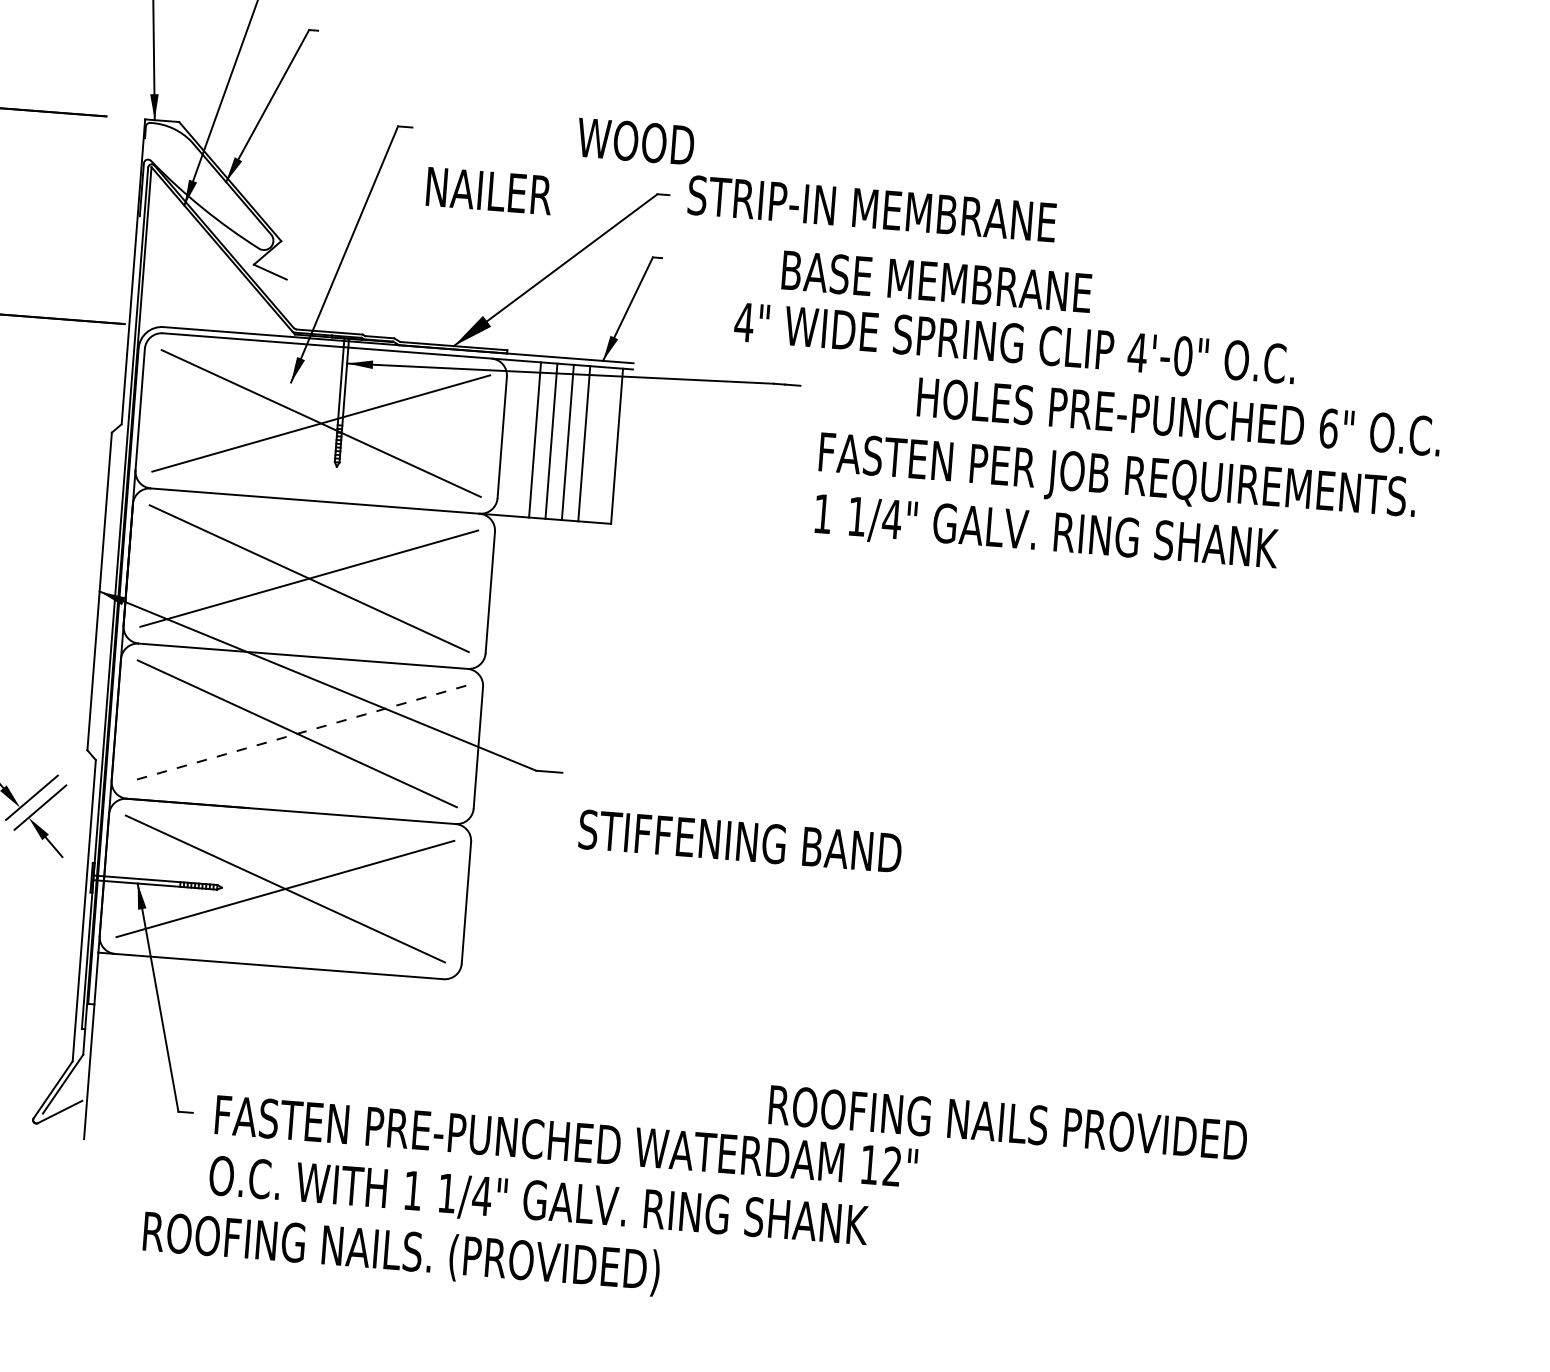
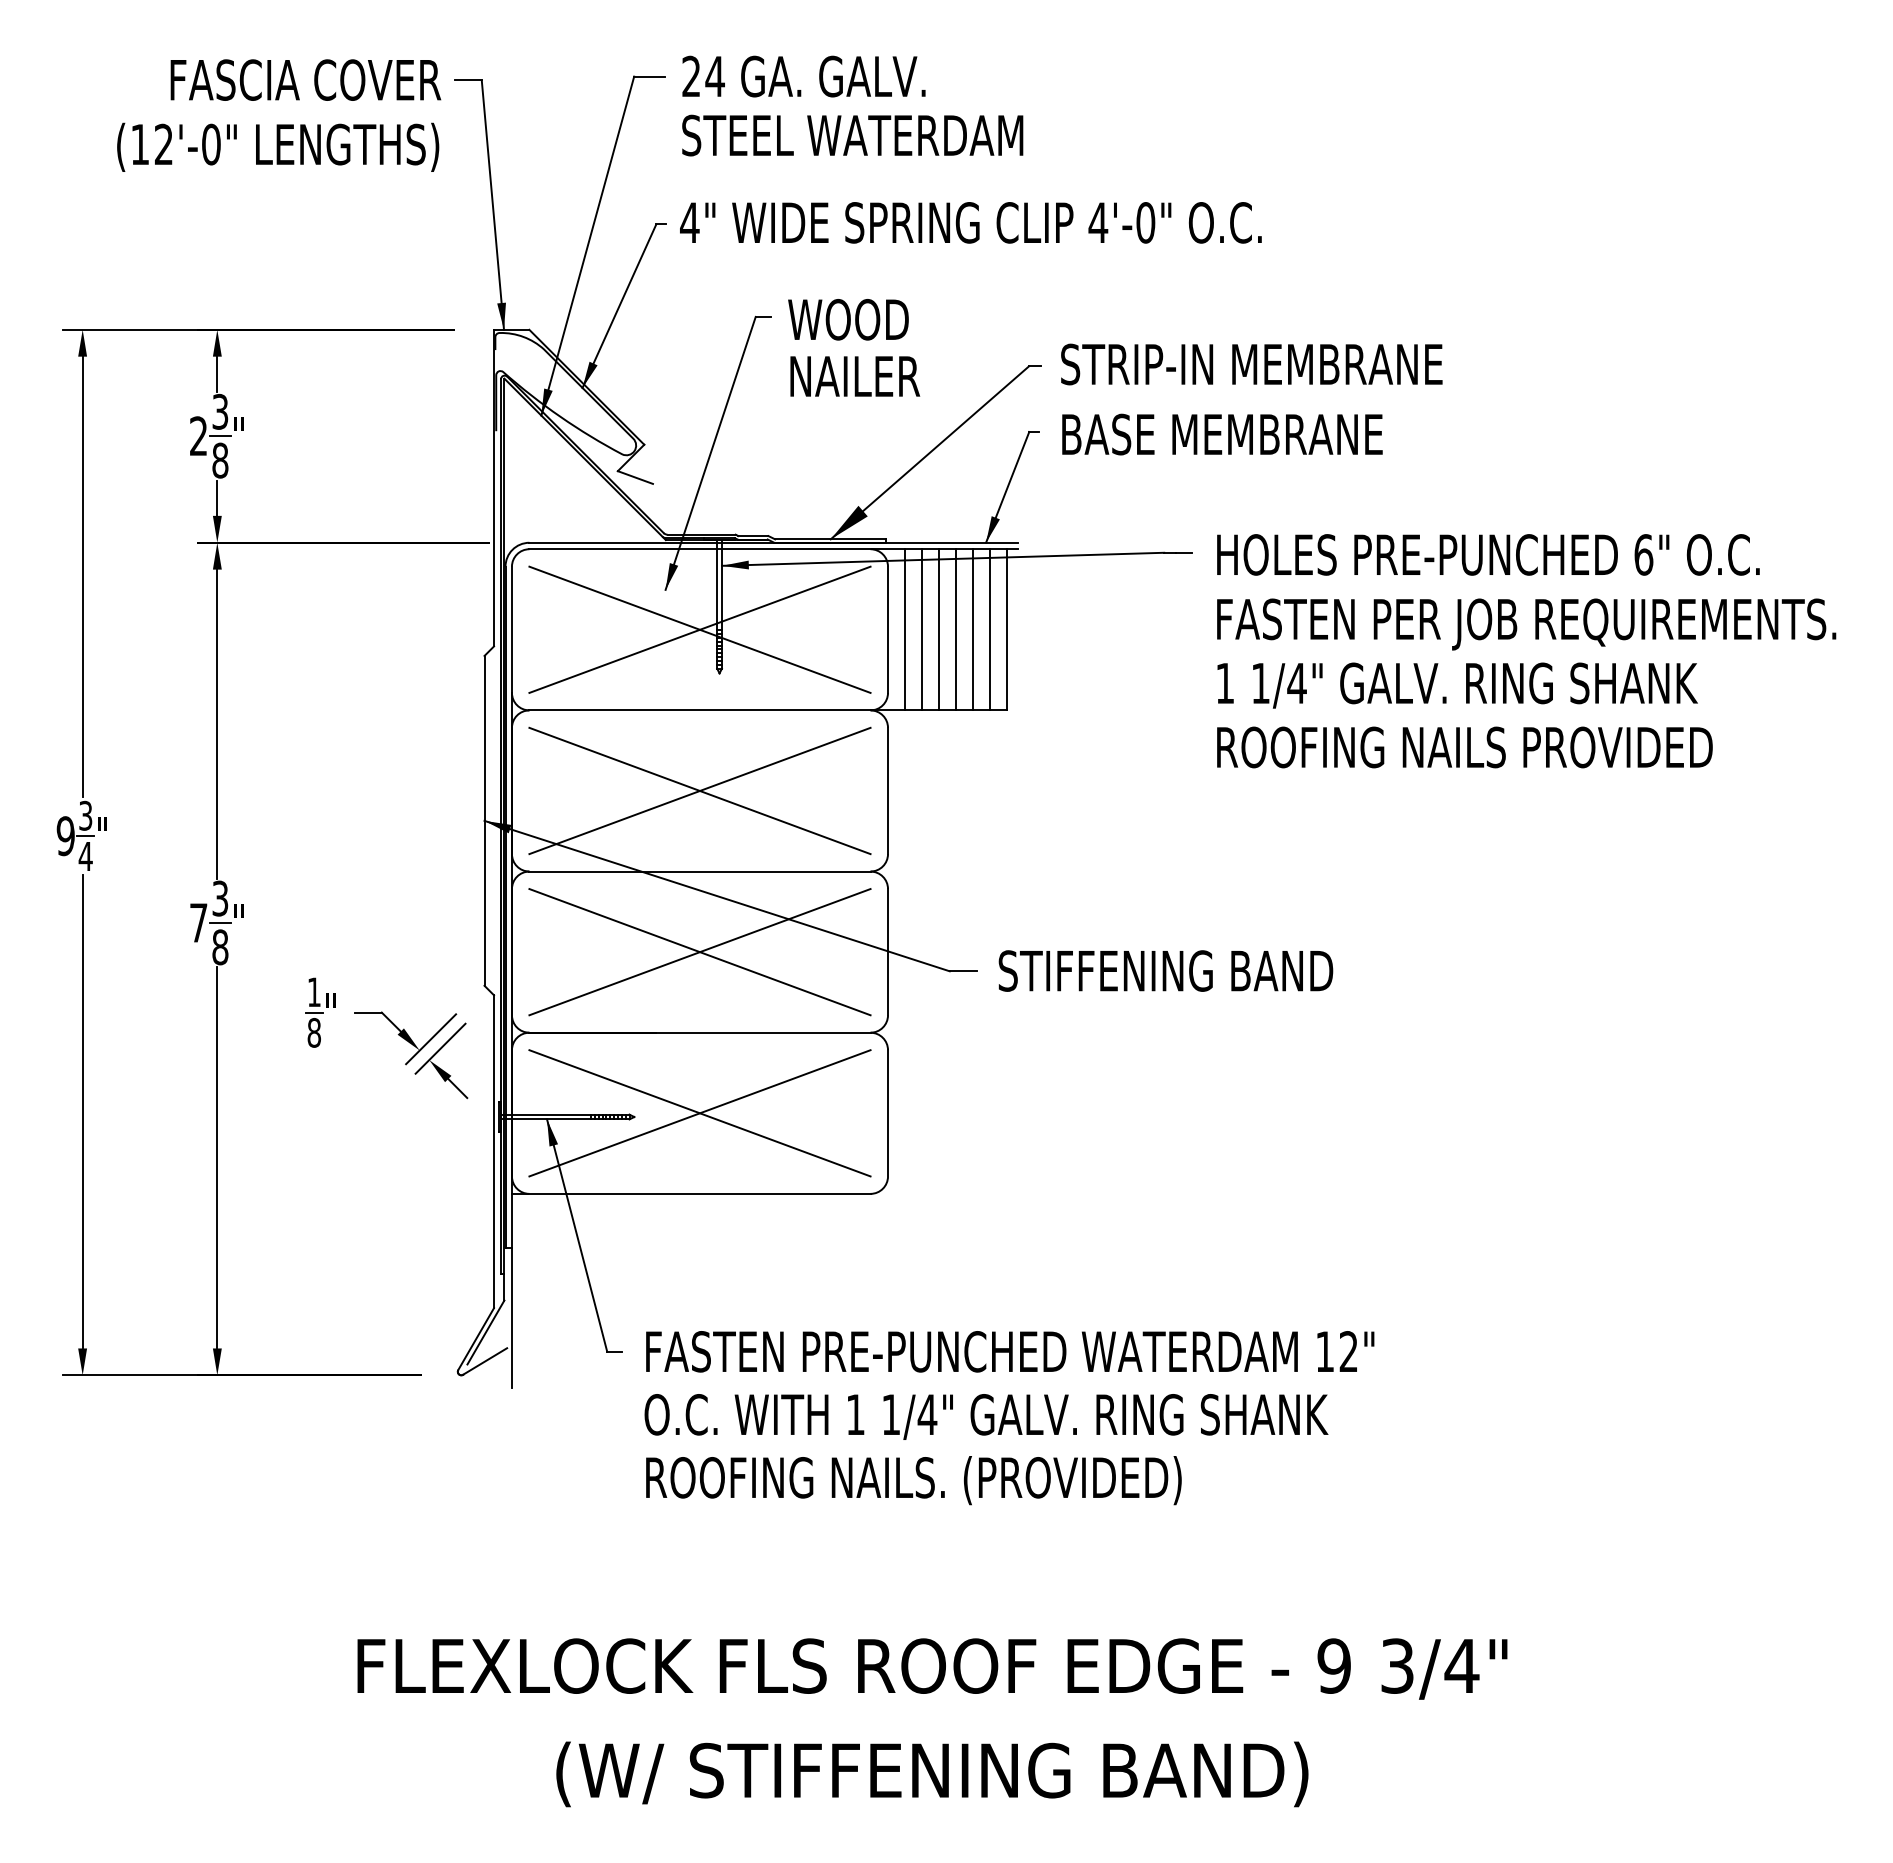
text: (635, 141) -> (848, 319), moved
text: (936, 281) -> (1222, 434), moved
text: (1014, 342) -> (970, 222), moved
text: (1179, 416) -> (1488, 554), moved
line: (519, 438) -> (905, 629), added
line: (600, 444) -> (990, 629), added
line: (296, 734) -> (699, 952), dashed -> solid
text: (739, 840) -> (1165, 970), moved
text: (1007, 1122) -> (1464, 747), moved
text: (401, 1253) -> (913, 1480), moved

